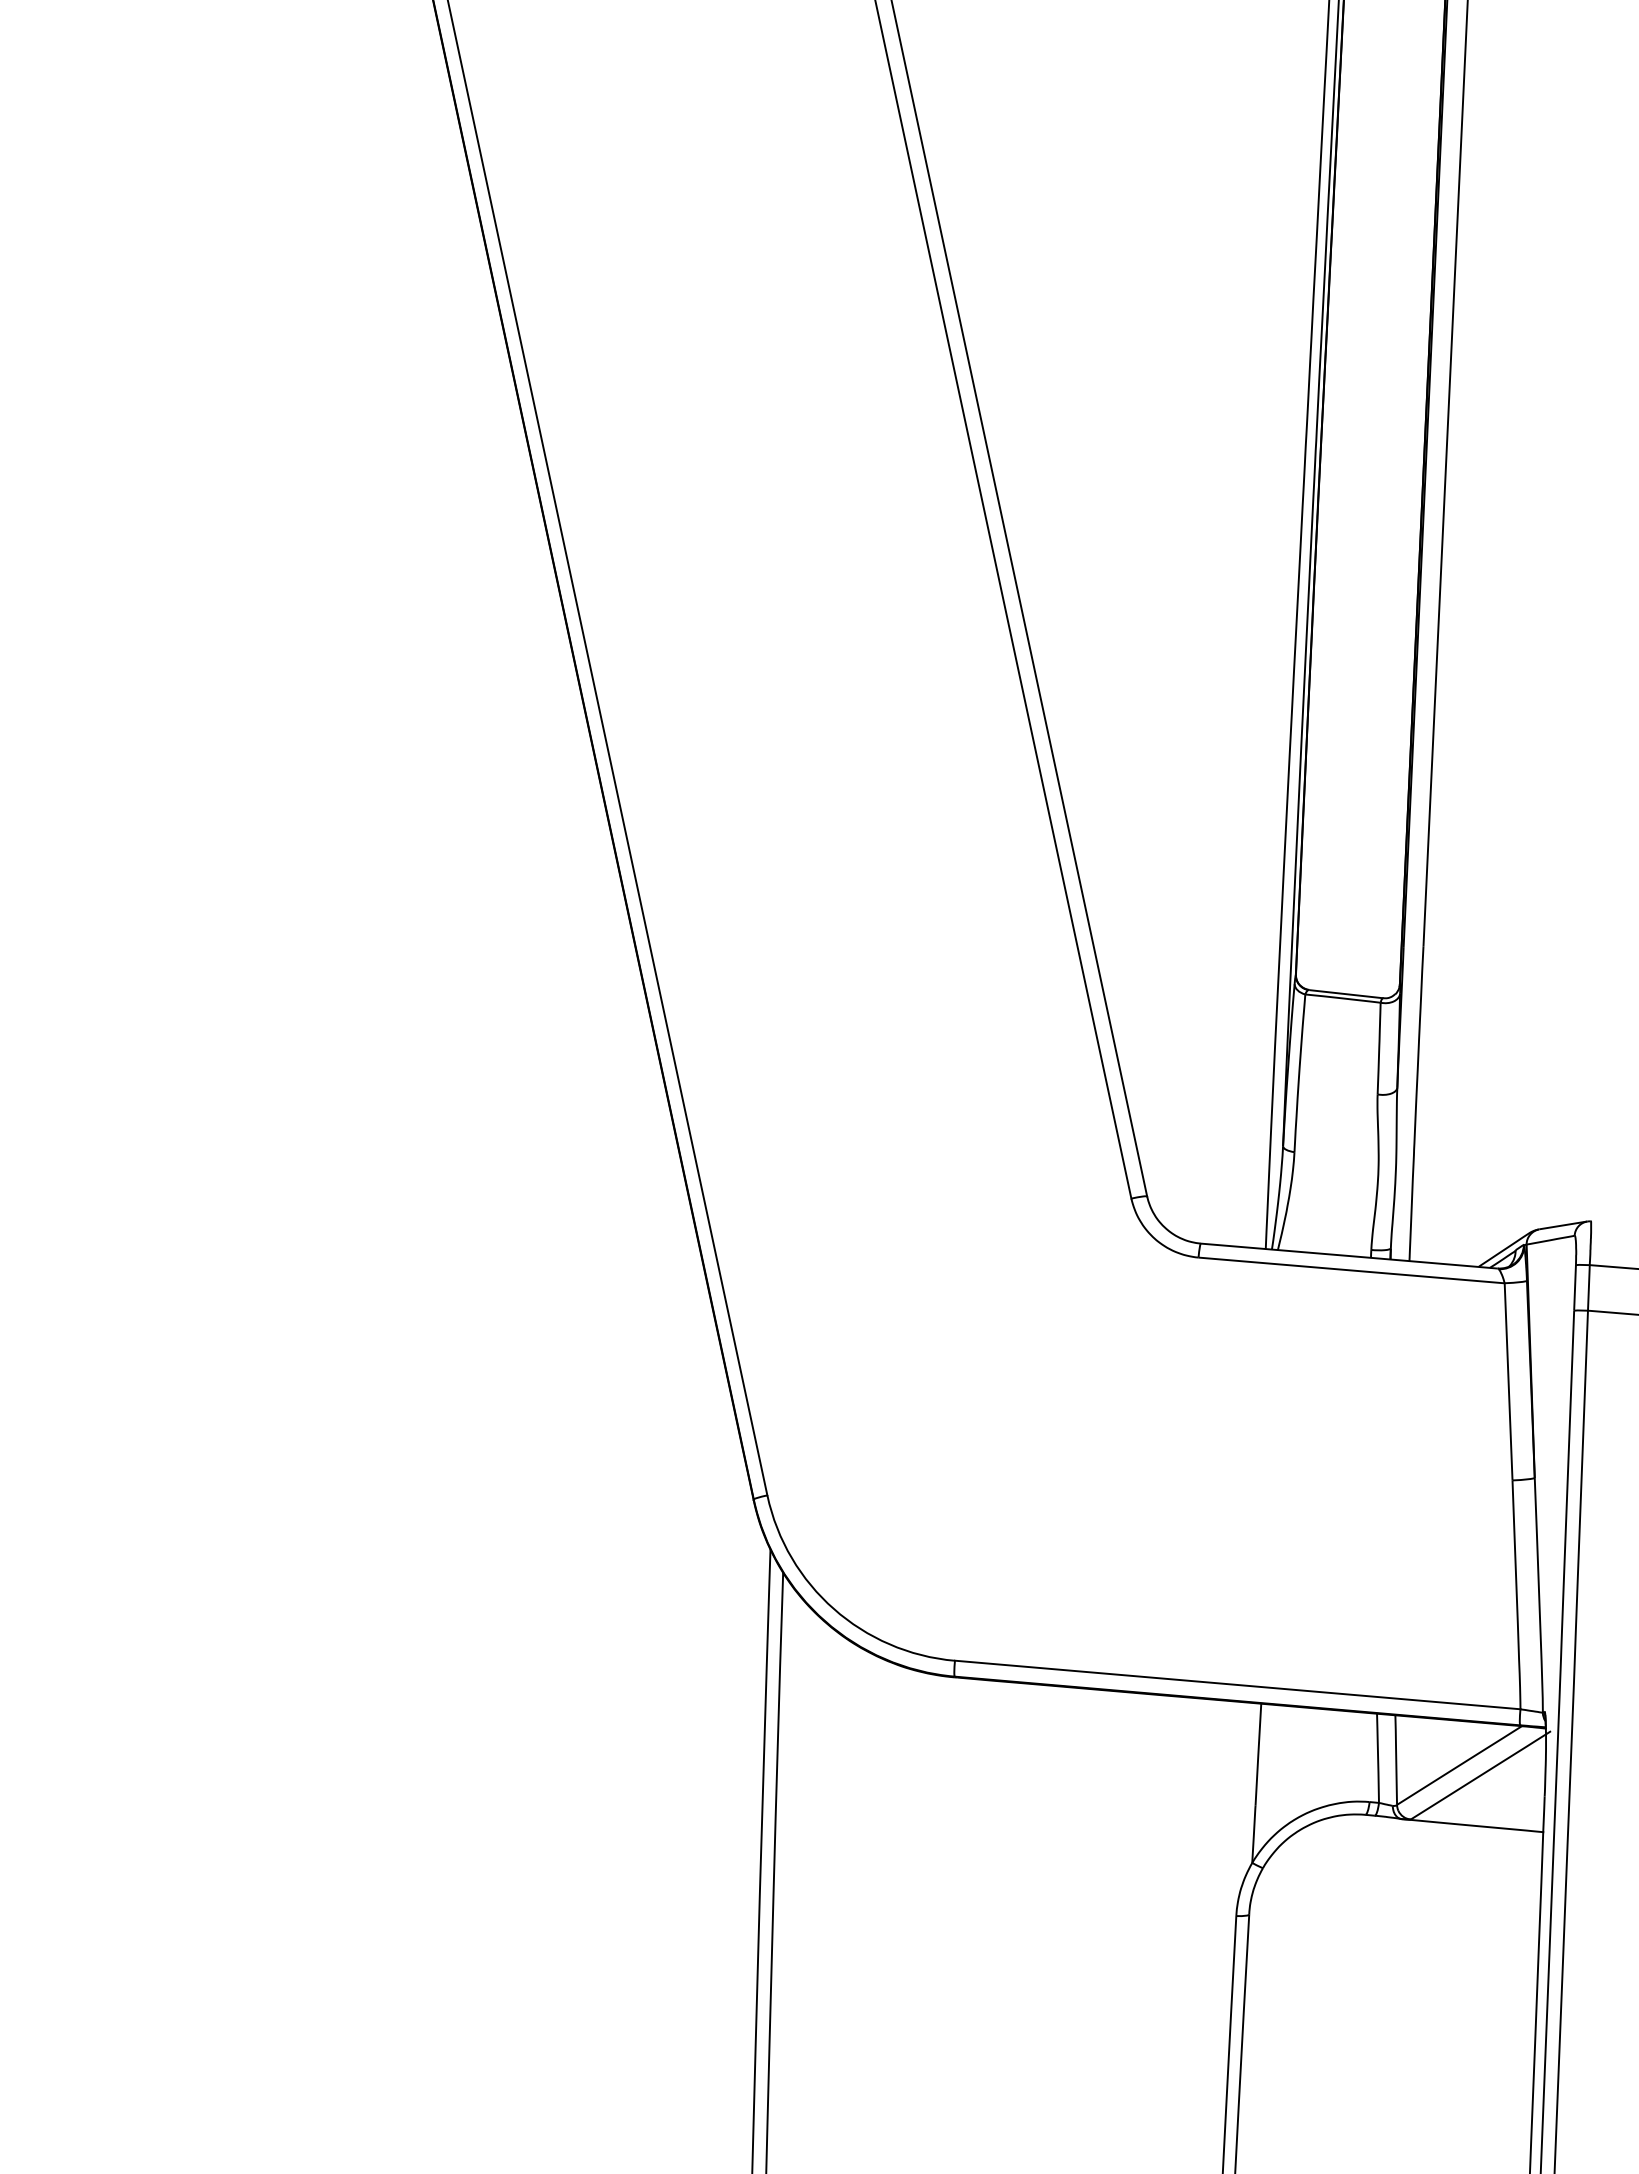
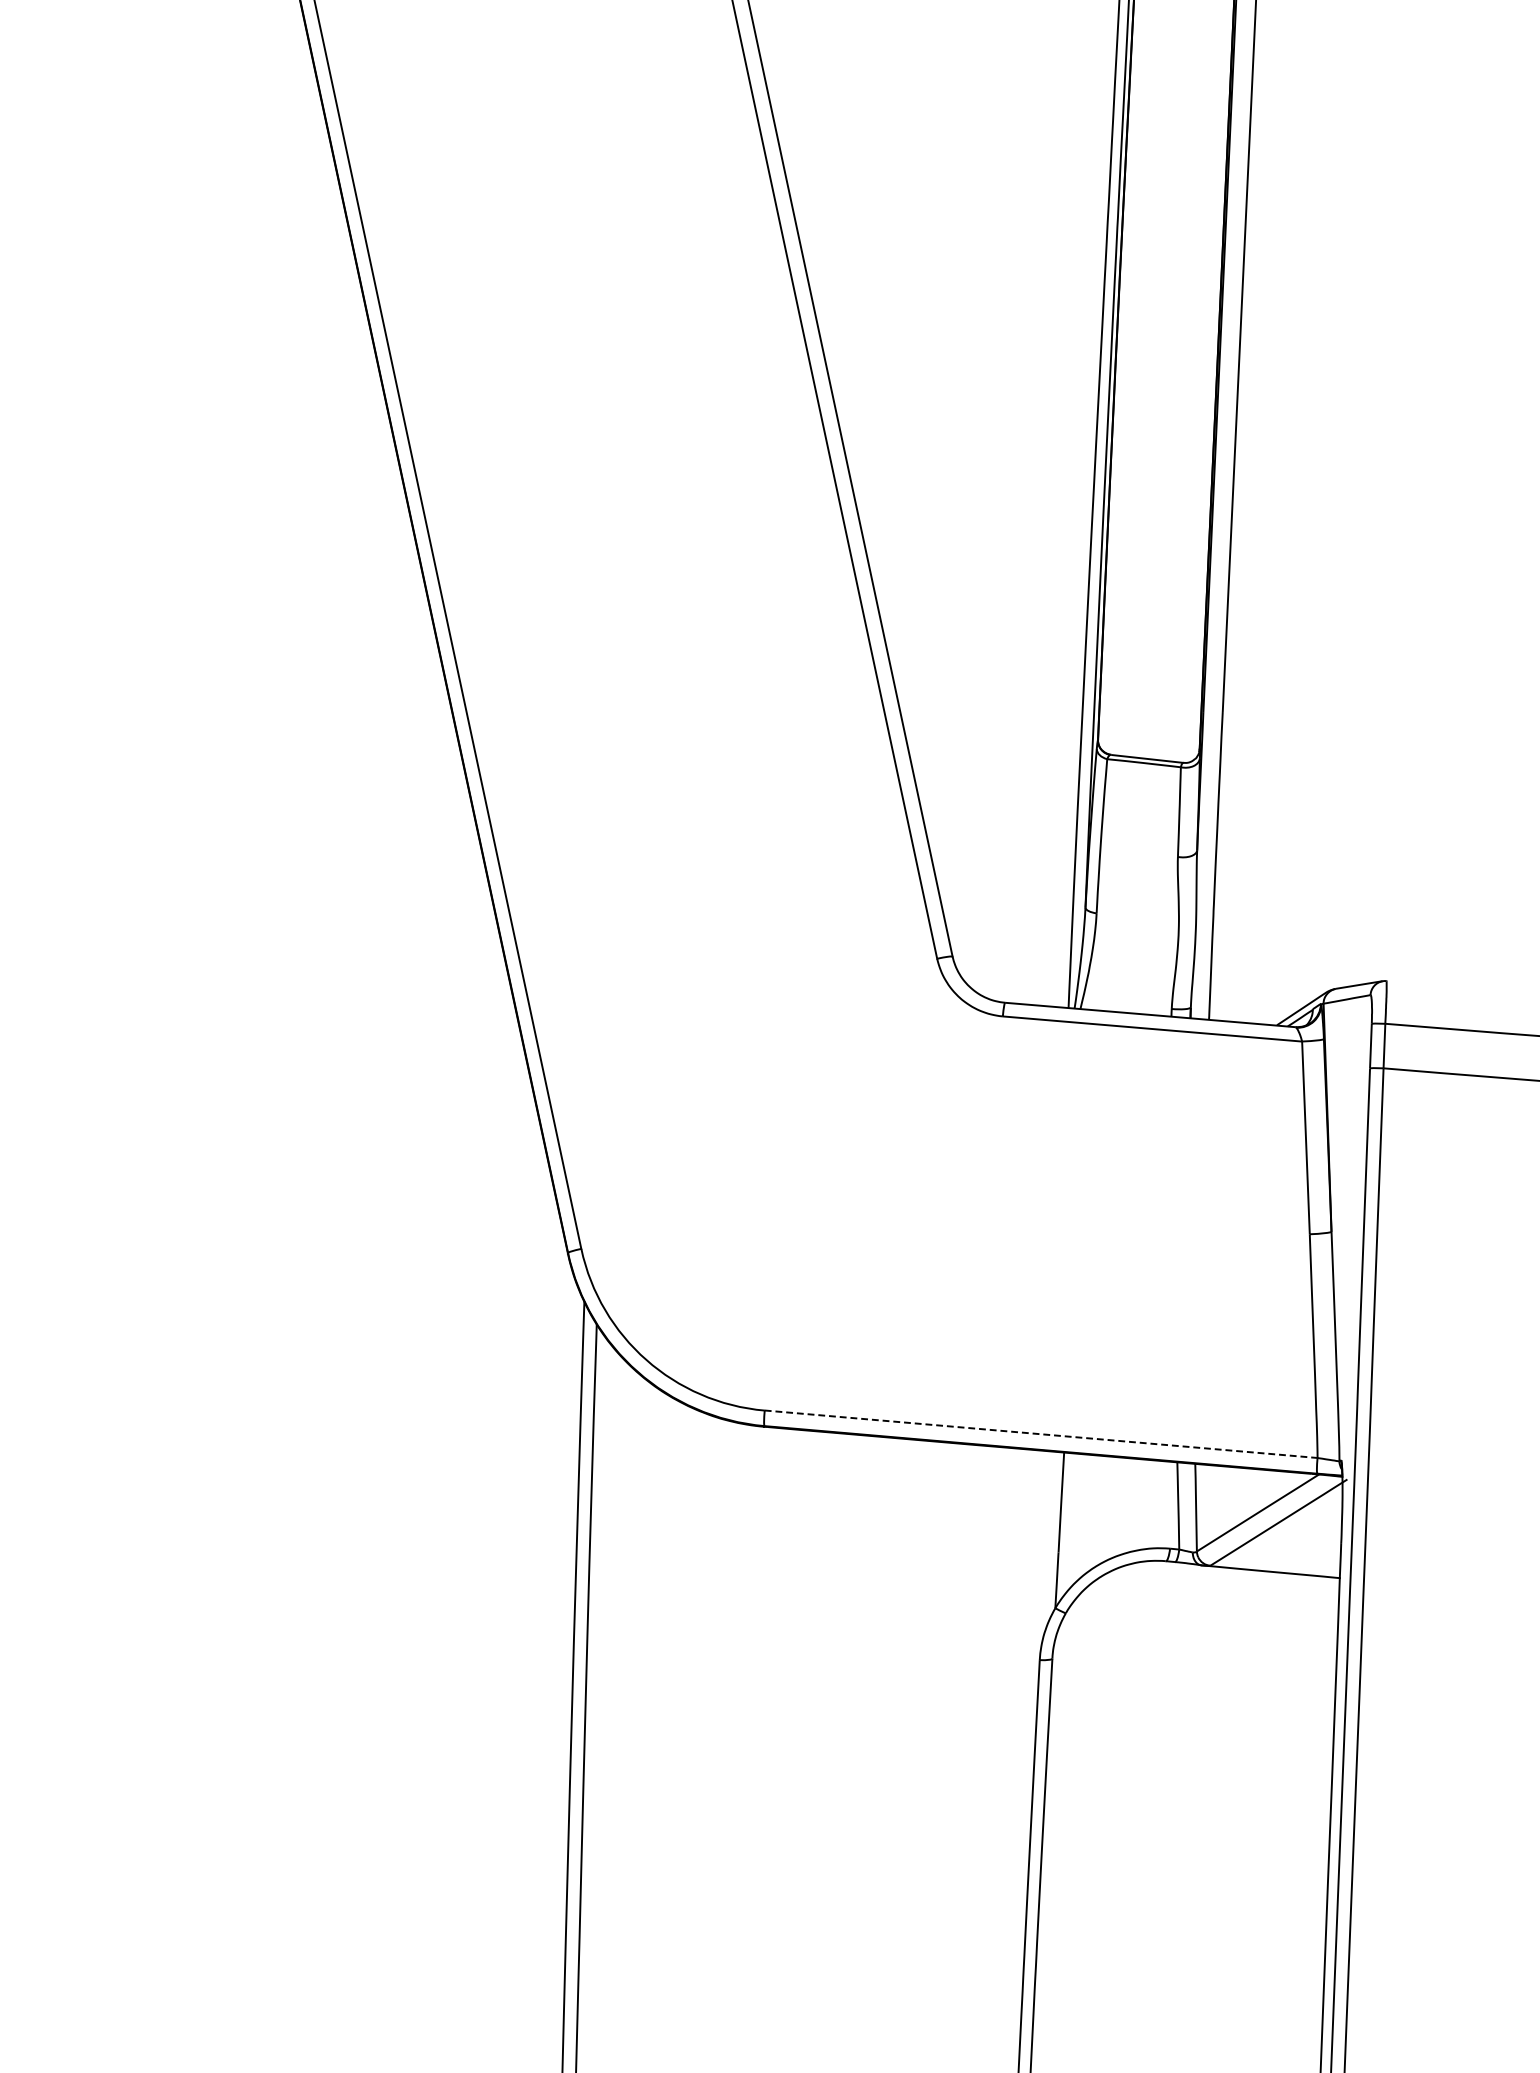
line: (1237, 1684) -> (1040, 1433), solid -> dashed

